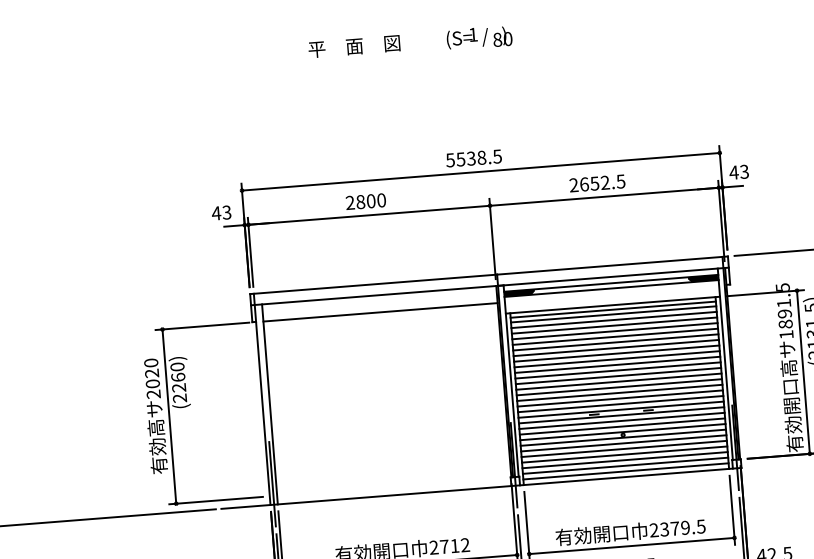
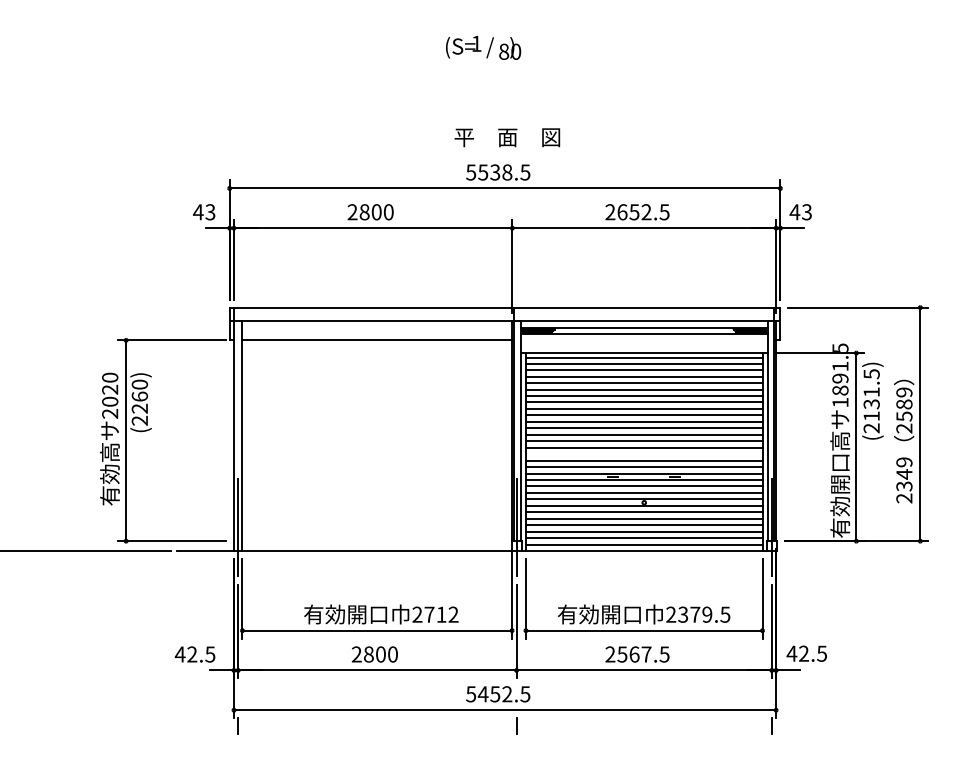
text: (479, 37) -> (483, 47), moved
text: (354, 46) -> (507, 137), moved
line: (619, 393) -> (643, 454), removed

